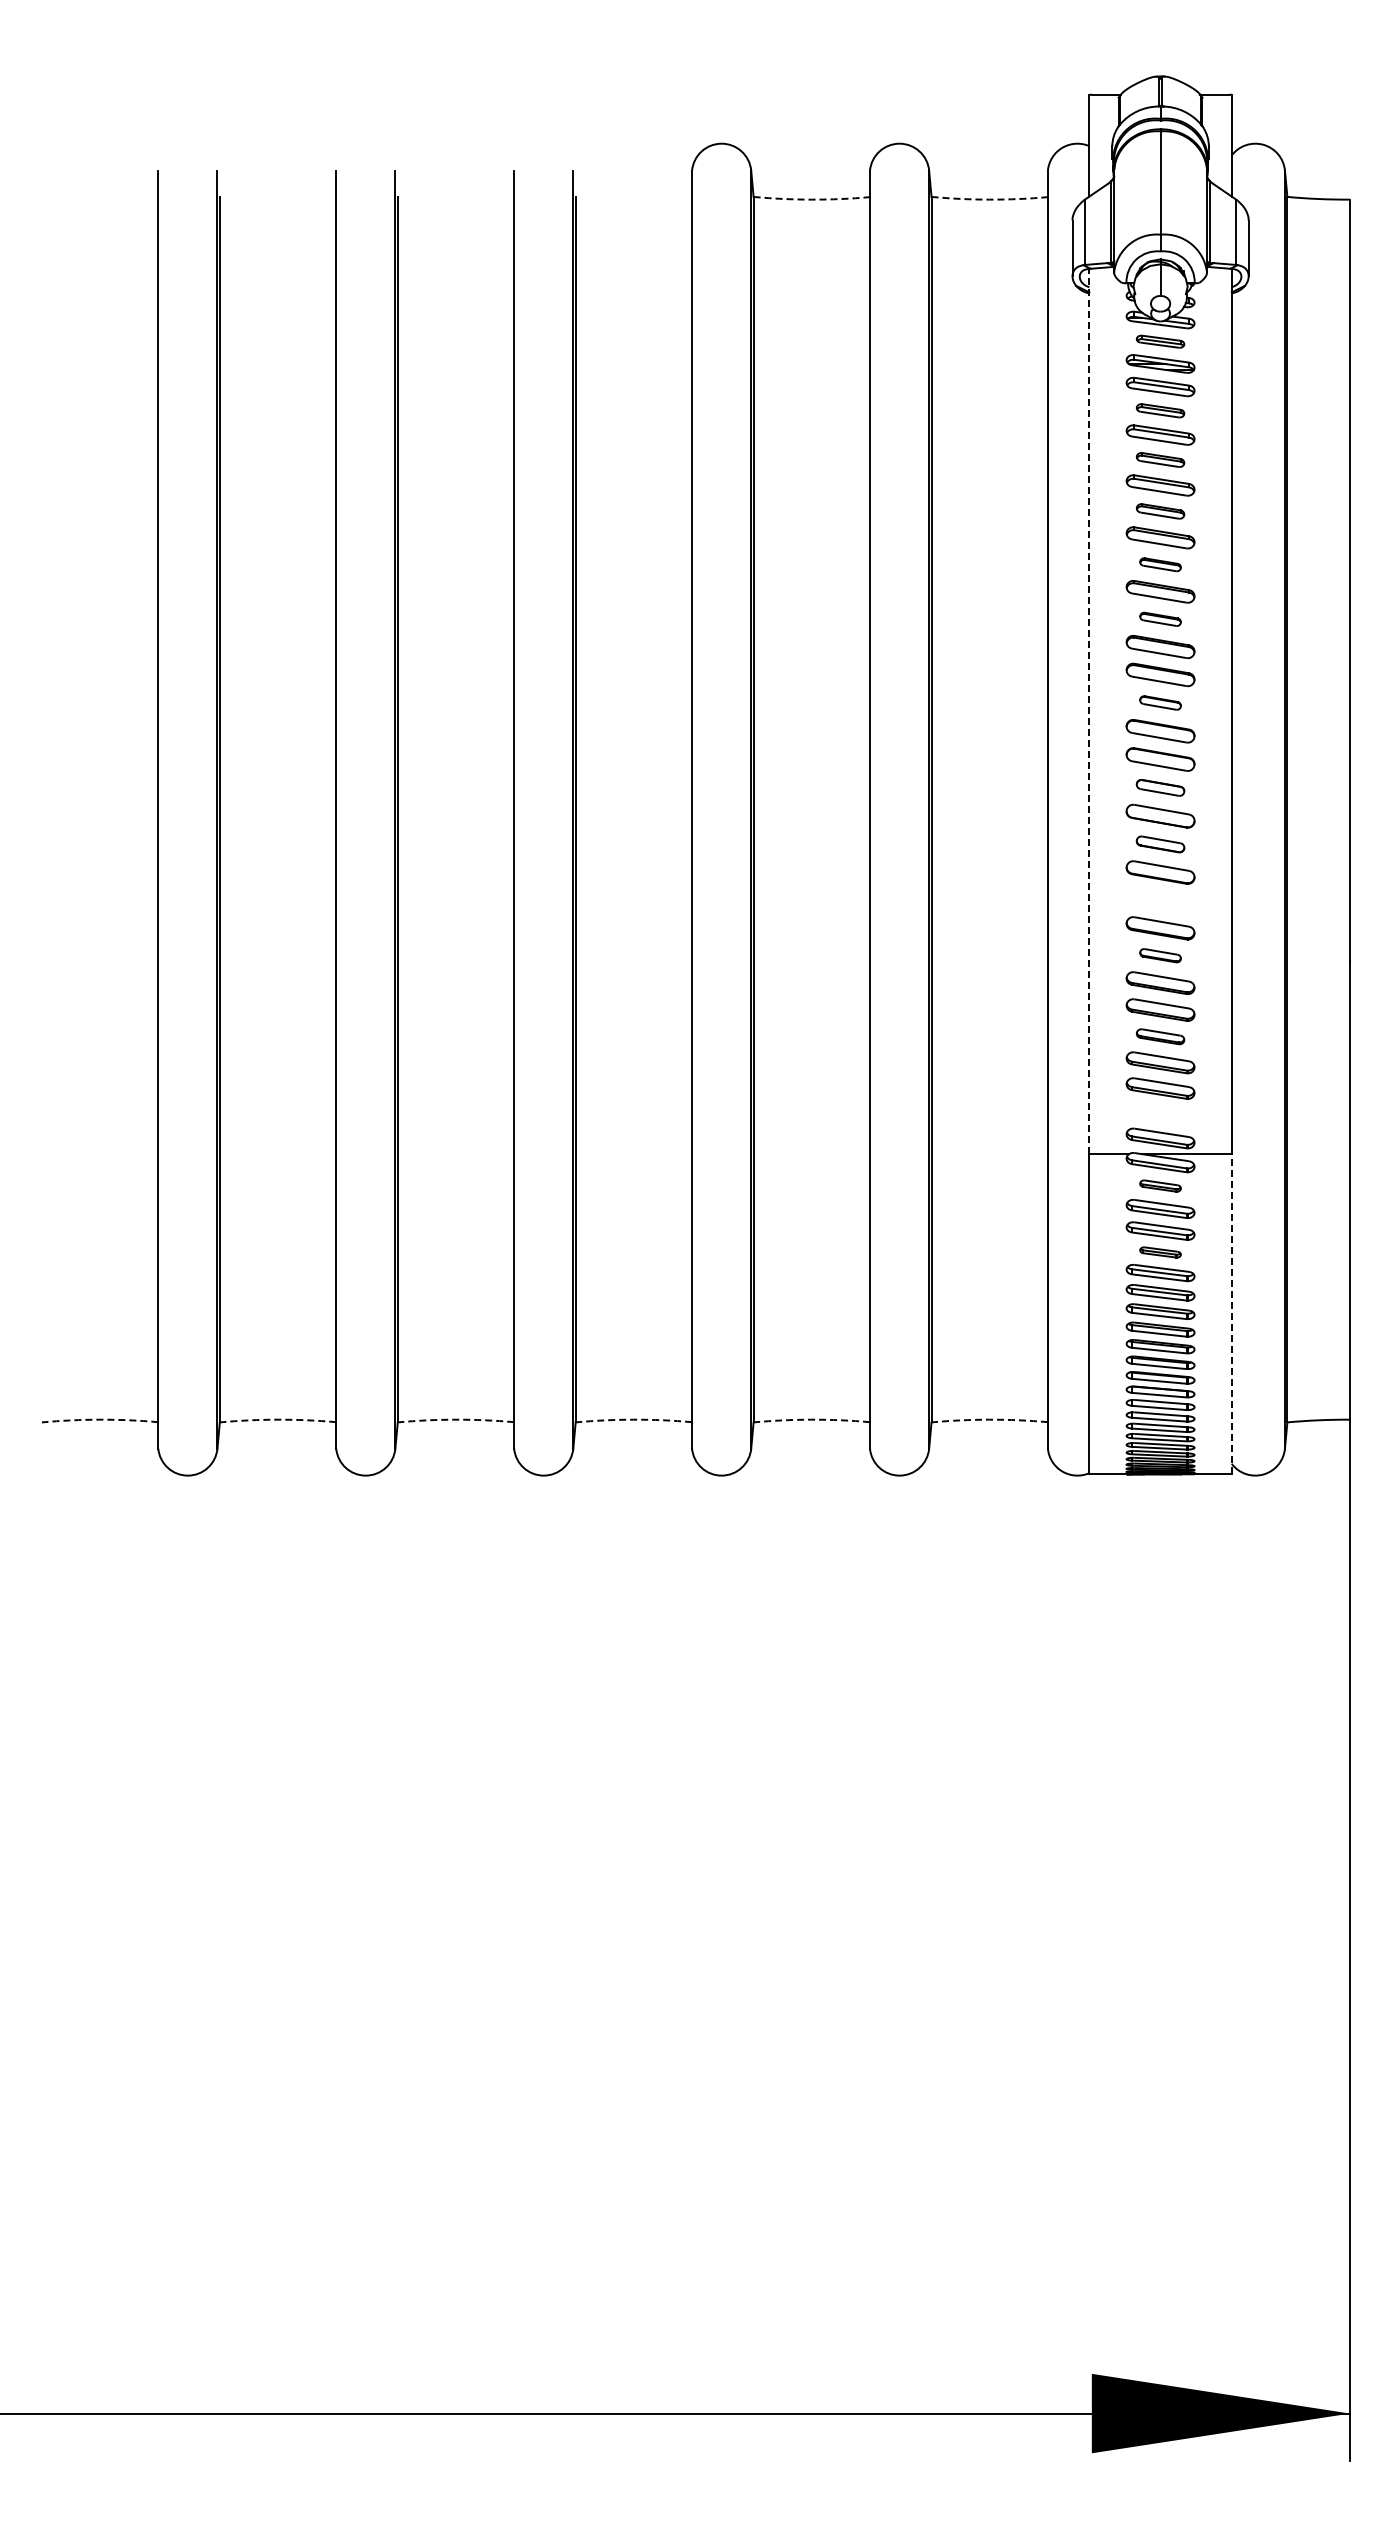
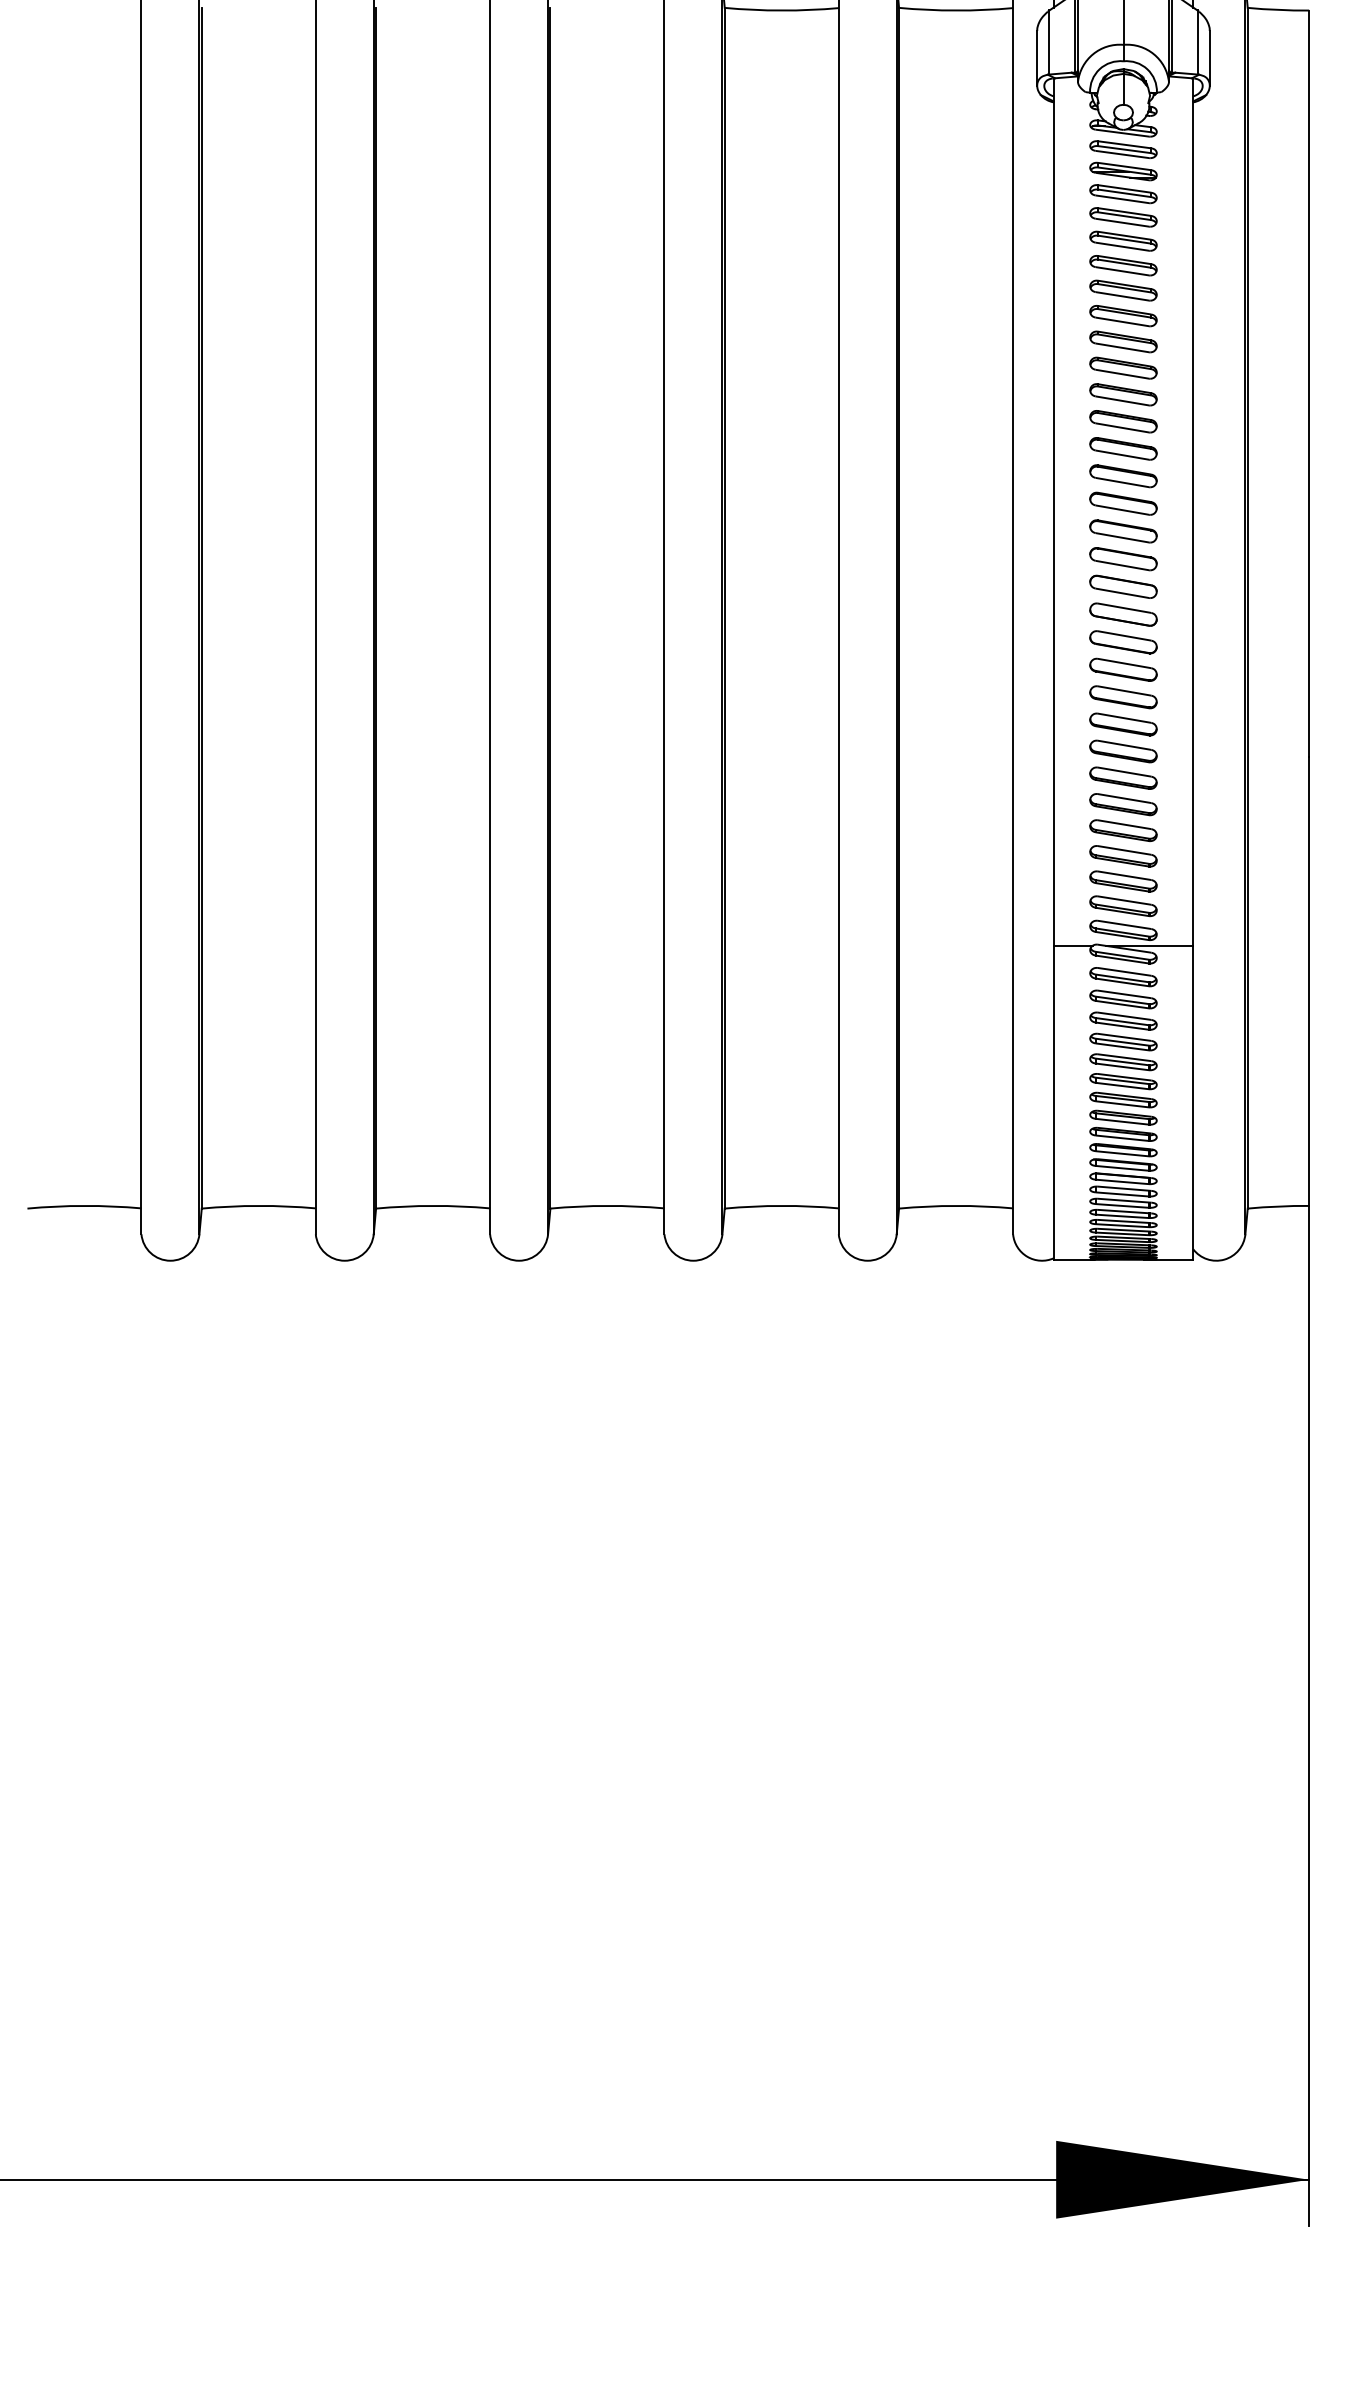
arc: (811, 199) -> (781, 10), dashed -> solid
arc: (989, 199) -> (955, 10), dashed -> solid
part: (1160, 341) -> (1123, 149), size x1.43
part: (1160, 410) -> (1123, 217), size x1.43
part: (1160, 459) -> (1123, 265), size x1.43
part: (1160, 511) -> (1123, 316), size x1.43
part: (1160, 564) -> (1123, 368), size x1.67
part: (1160, 619) -> (1123, 421), size x1.67
part: (1160, 702) -> (1123, 503), size x1.67
line: (1089, 711) -> (1053, 512), dashed -> solid
part: (1160, 787) -> (1123, 586), size x1.43
part: (1160, 844) -> (1123, 642), size x1.43
part: (1160, 900) -> (1123, 697), added
part: (1160, 955) -> (1123, 751), size x1.67
part: (1160, 1036) -> (1123, 830), size x1.43
part: (1160, 1113) -> (1123, 905), added
part: (1160, 1185) -> (1123, 976), size x1.67
part: (1160, 1252) -> (1123, 1042), size x1.67
line: (1231, 1313) -> (1192, 1101), dashed -> solid
arc: (100, 1419) -> (84, 1205), dashed -> solid
arc: (278, 1419) -> (259, 1205), dashed -> solid
arc: (455, 1419) -> (432, 1205), dashed -> solid
arc: (633, 1419) -> (607, 1205), dashed -> solid
arc: (811, 1419) -> (781, 1205), dashed -> solid
arc: (989, 1419) -> (955, 1205), dashed -> solid

